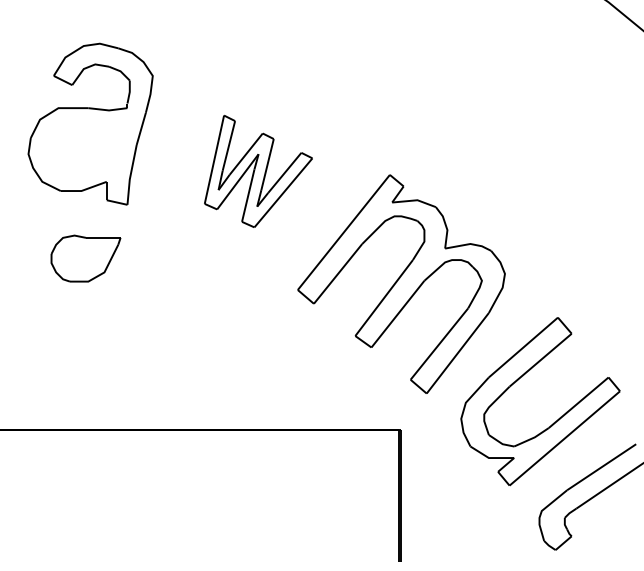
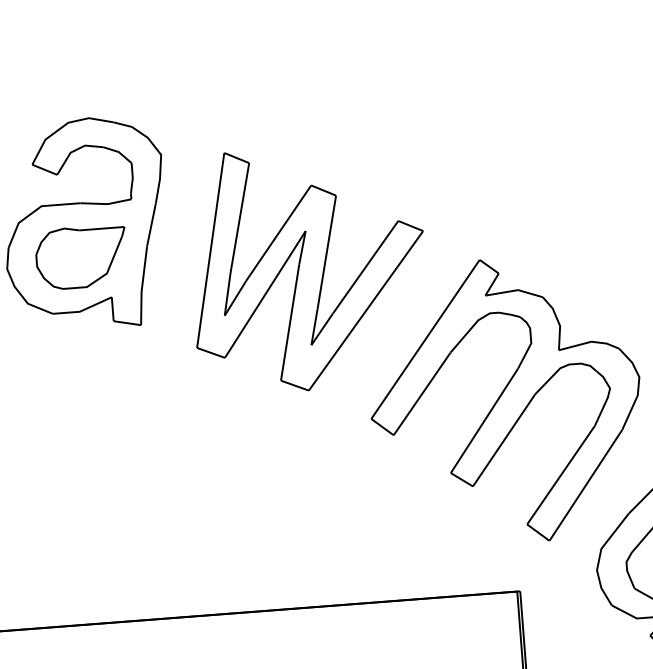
part: (258, 171) -> (308, 268), size x1.67
part: (85, 258) -> (80, 257), moved

